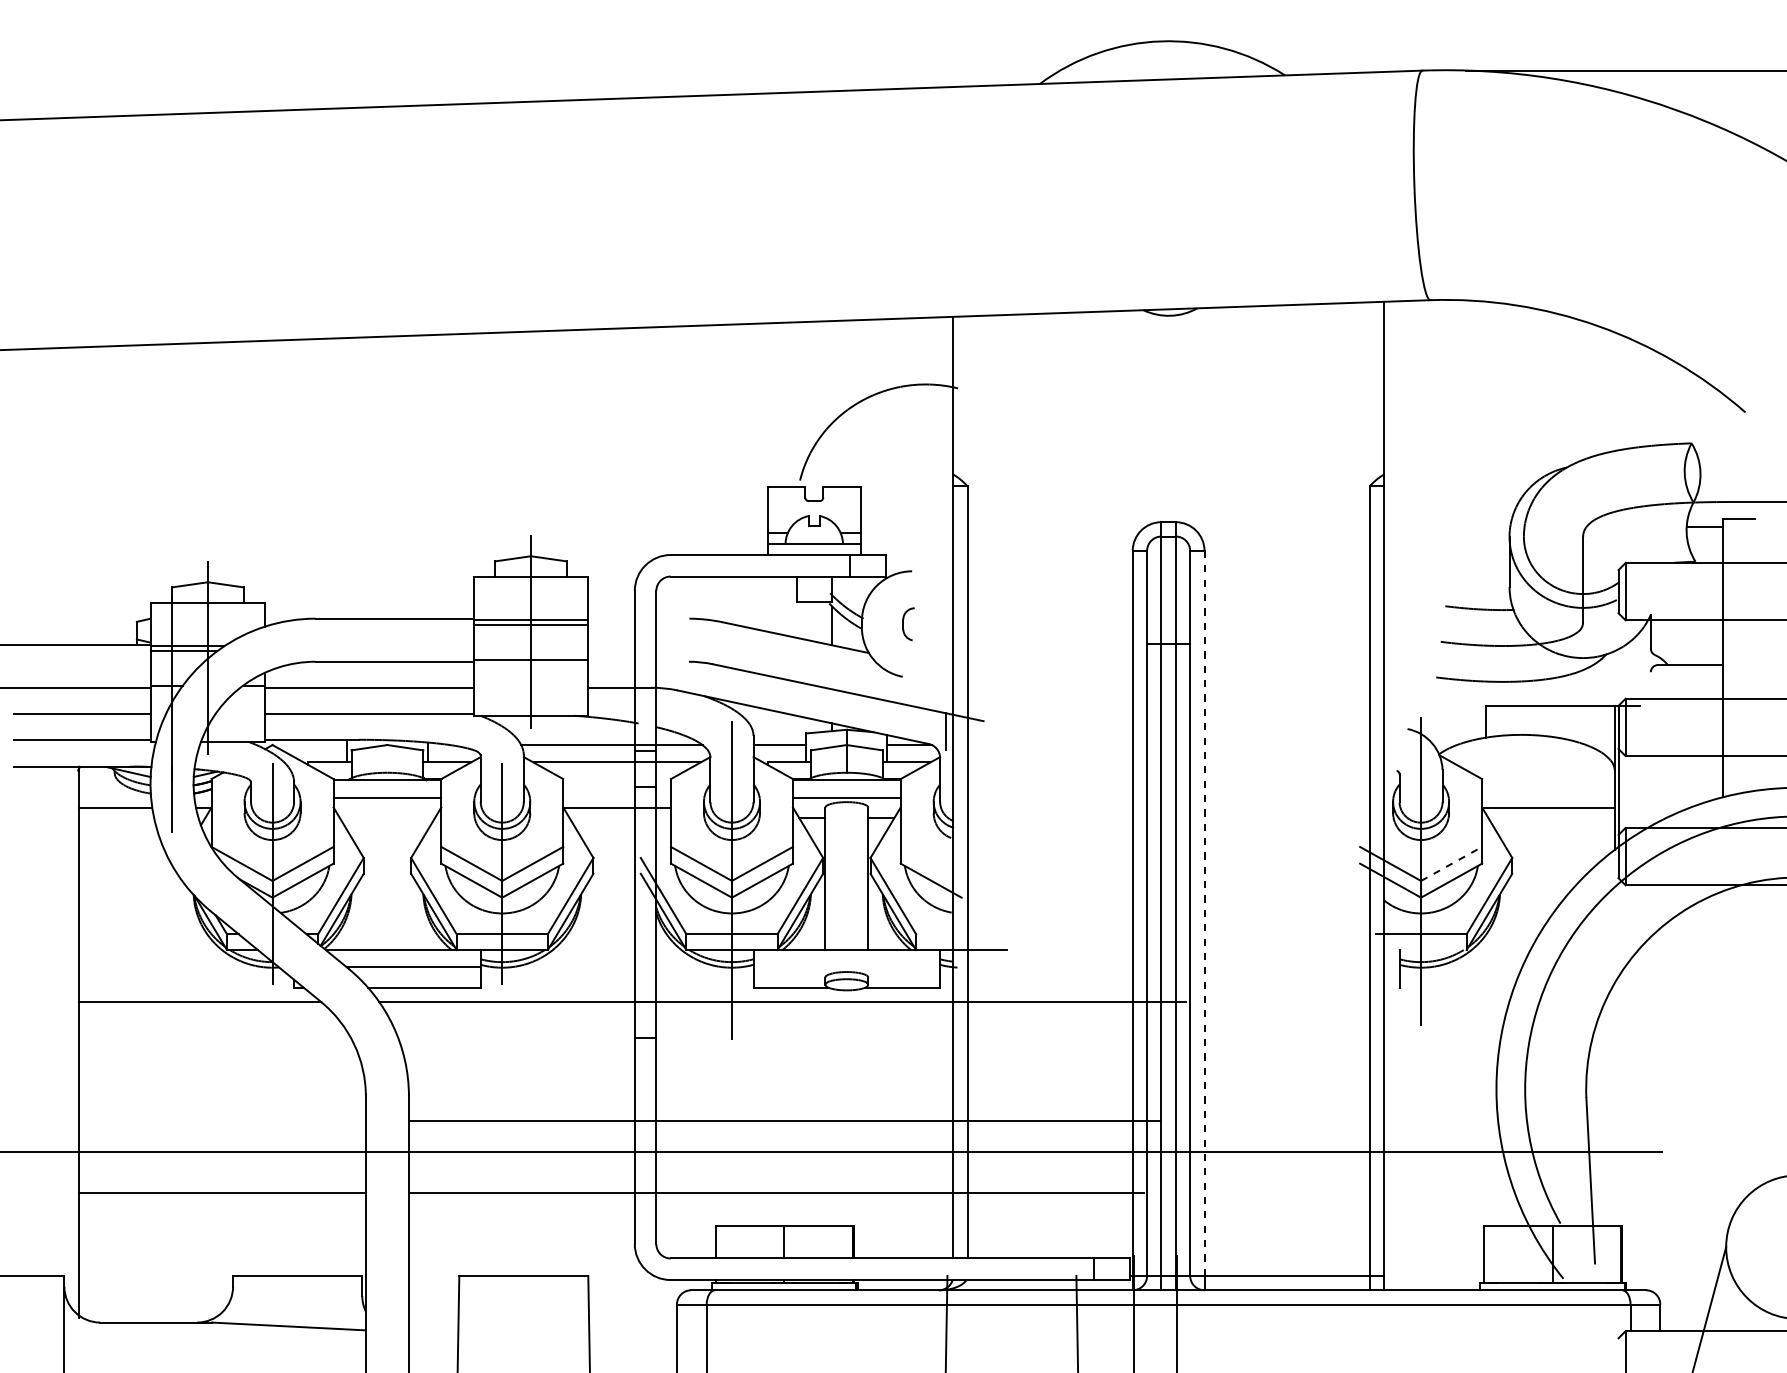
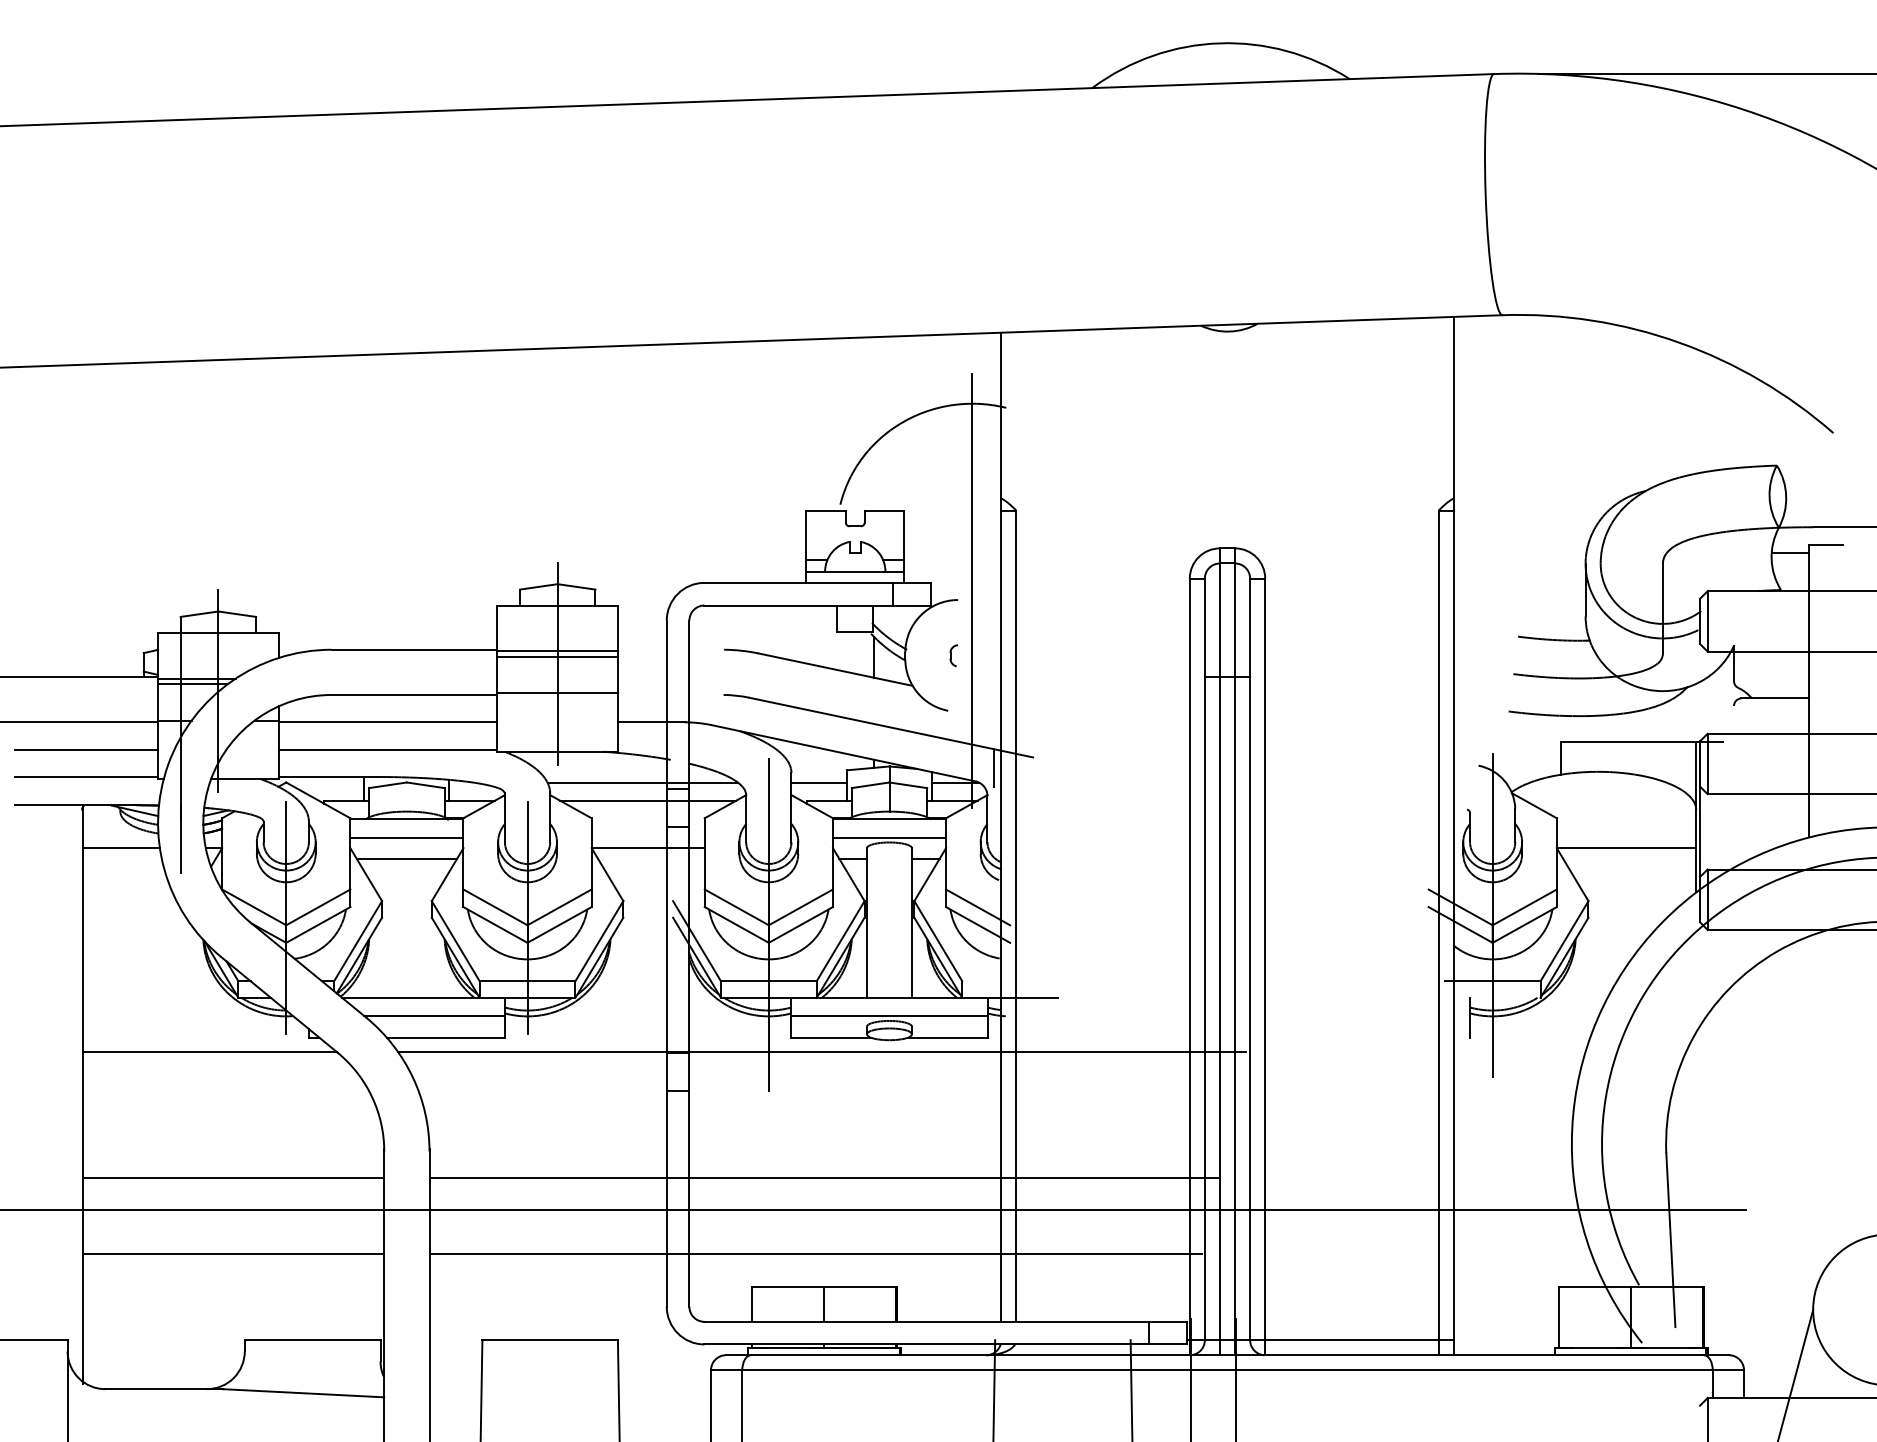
line: (925, 562) -> (972, 590), added
part: (907, 624) -> (953, 655), size x0.62
line: (387, 818) -> (406, 859), added
line: (931, 864) -> (978, 907), added
line: (1451, 864) -> (1524, 907), dashed -> solid
line: (1204, 913) -> (1265, 959), dashed -> solid
line: (846, 967) -> (889, 1016), added
line: (222, 1121) -> (233, 1177), added

